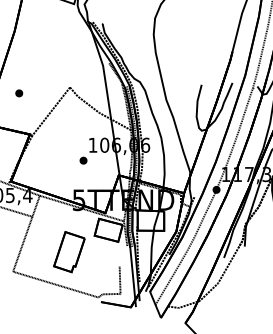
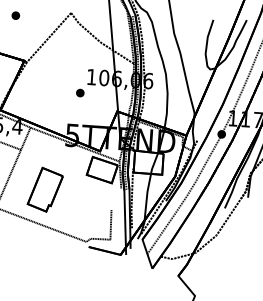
part: (69, 252) -> (45, 190), moved

